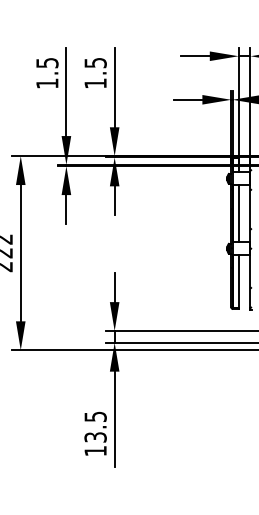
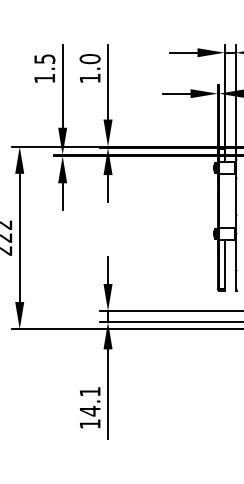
text: (94, 63) -> (89, 59), 1.5 -> 1.0
line: (238, 213) -> (224, 200), removed
text: (94, 427) -> (89, 401), 13.5 -> 14.1

